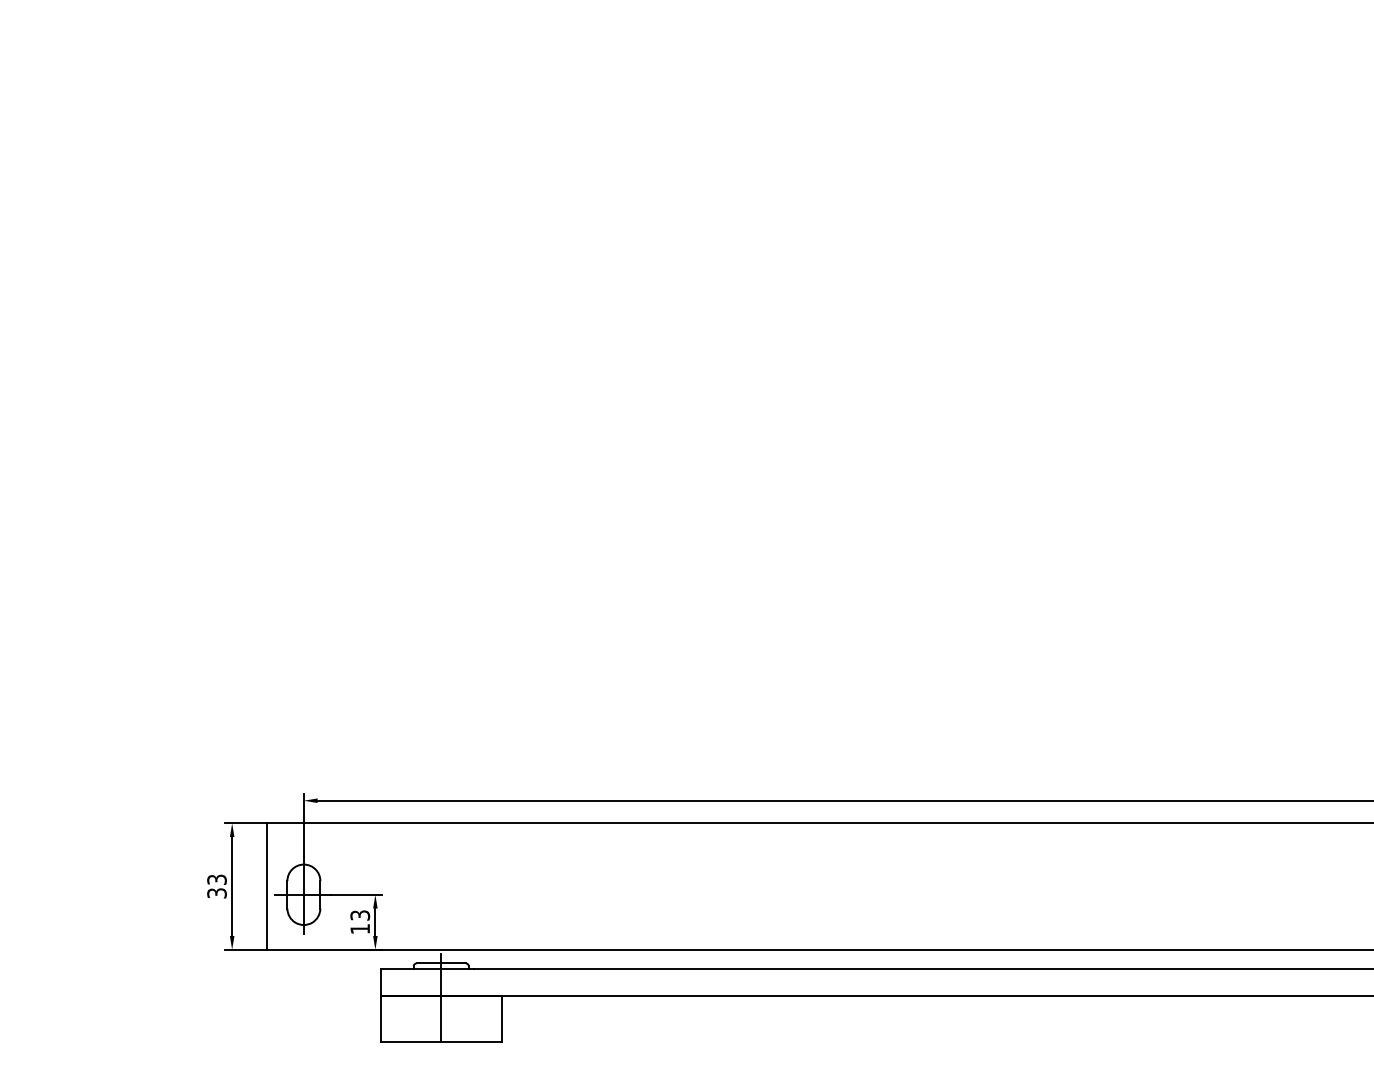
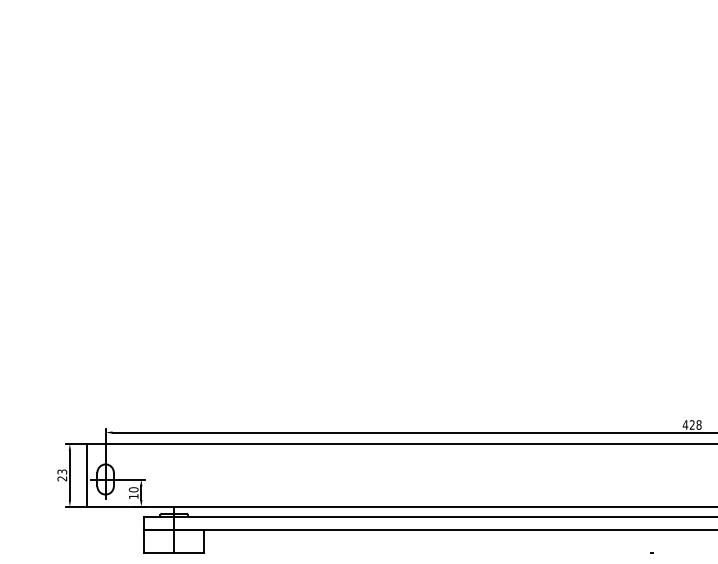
text: (217, 892) -> (62, 478), 33 -> 23
text: (359, 914) -> (133, 489), 13 -> 10

